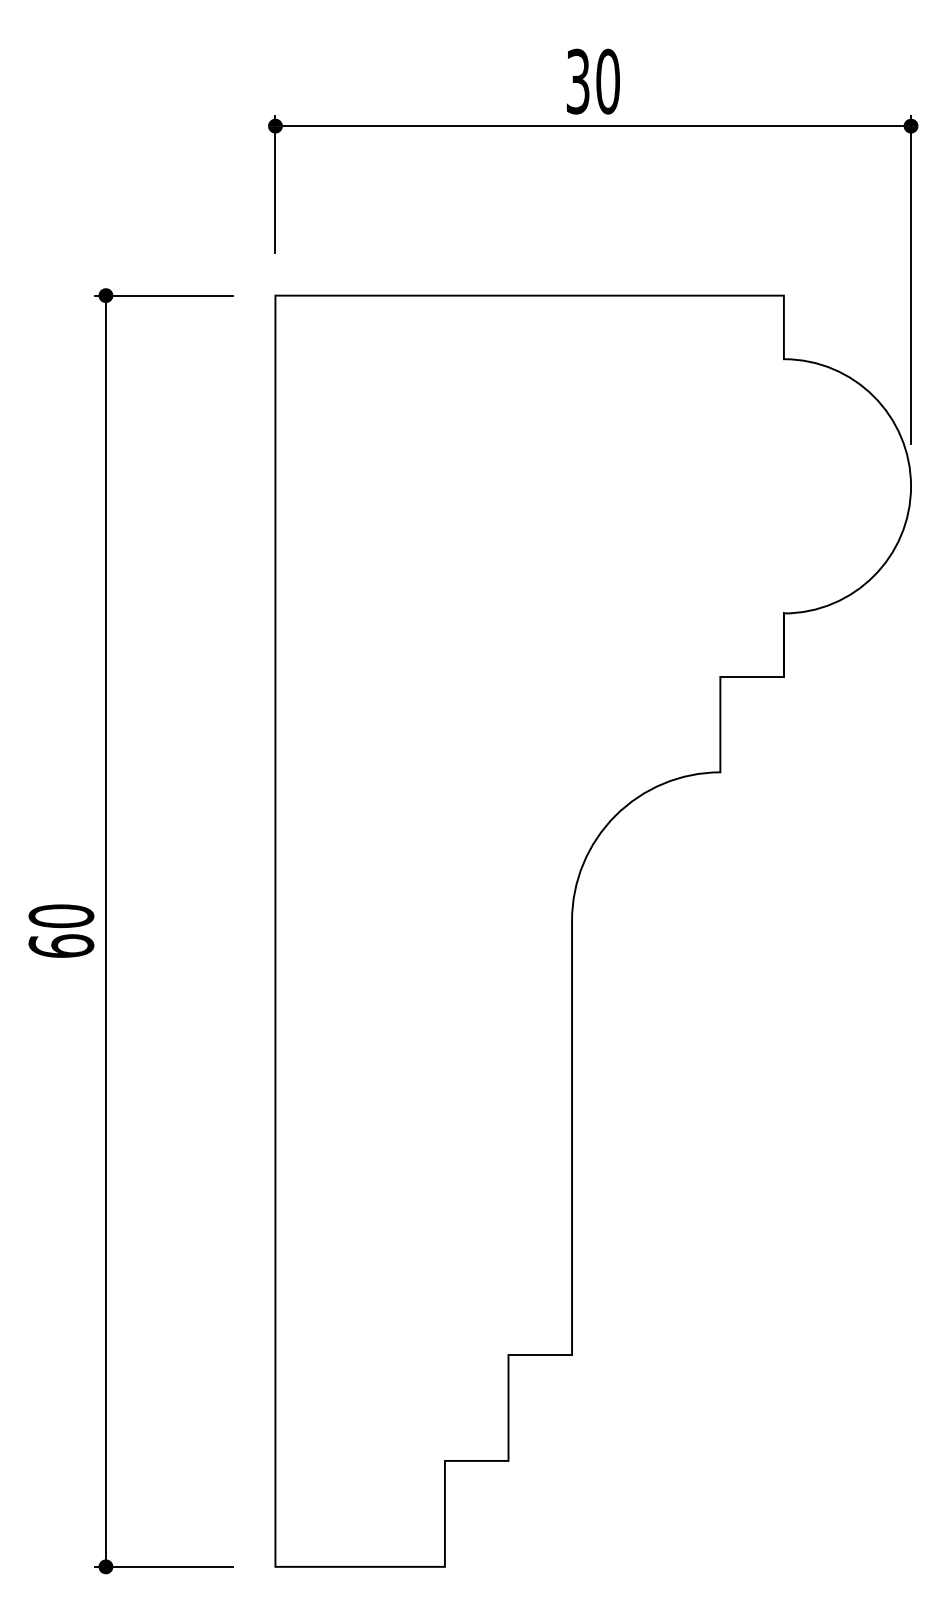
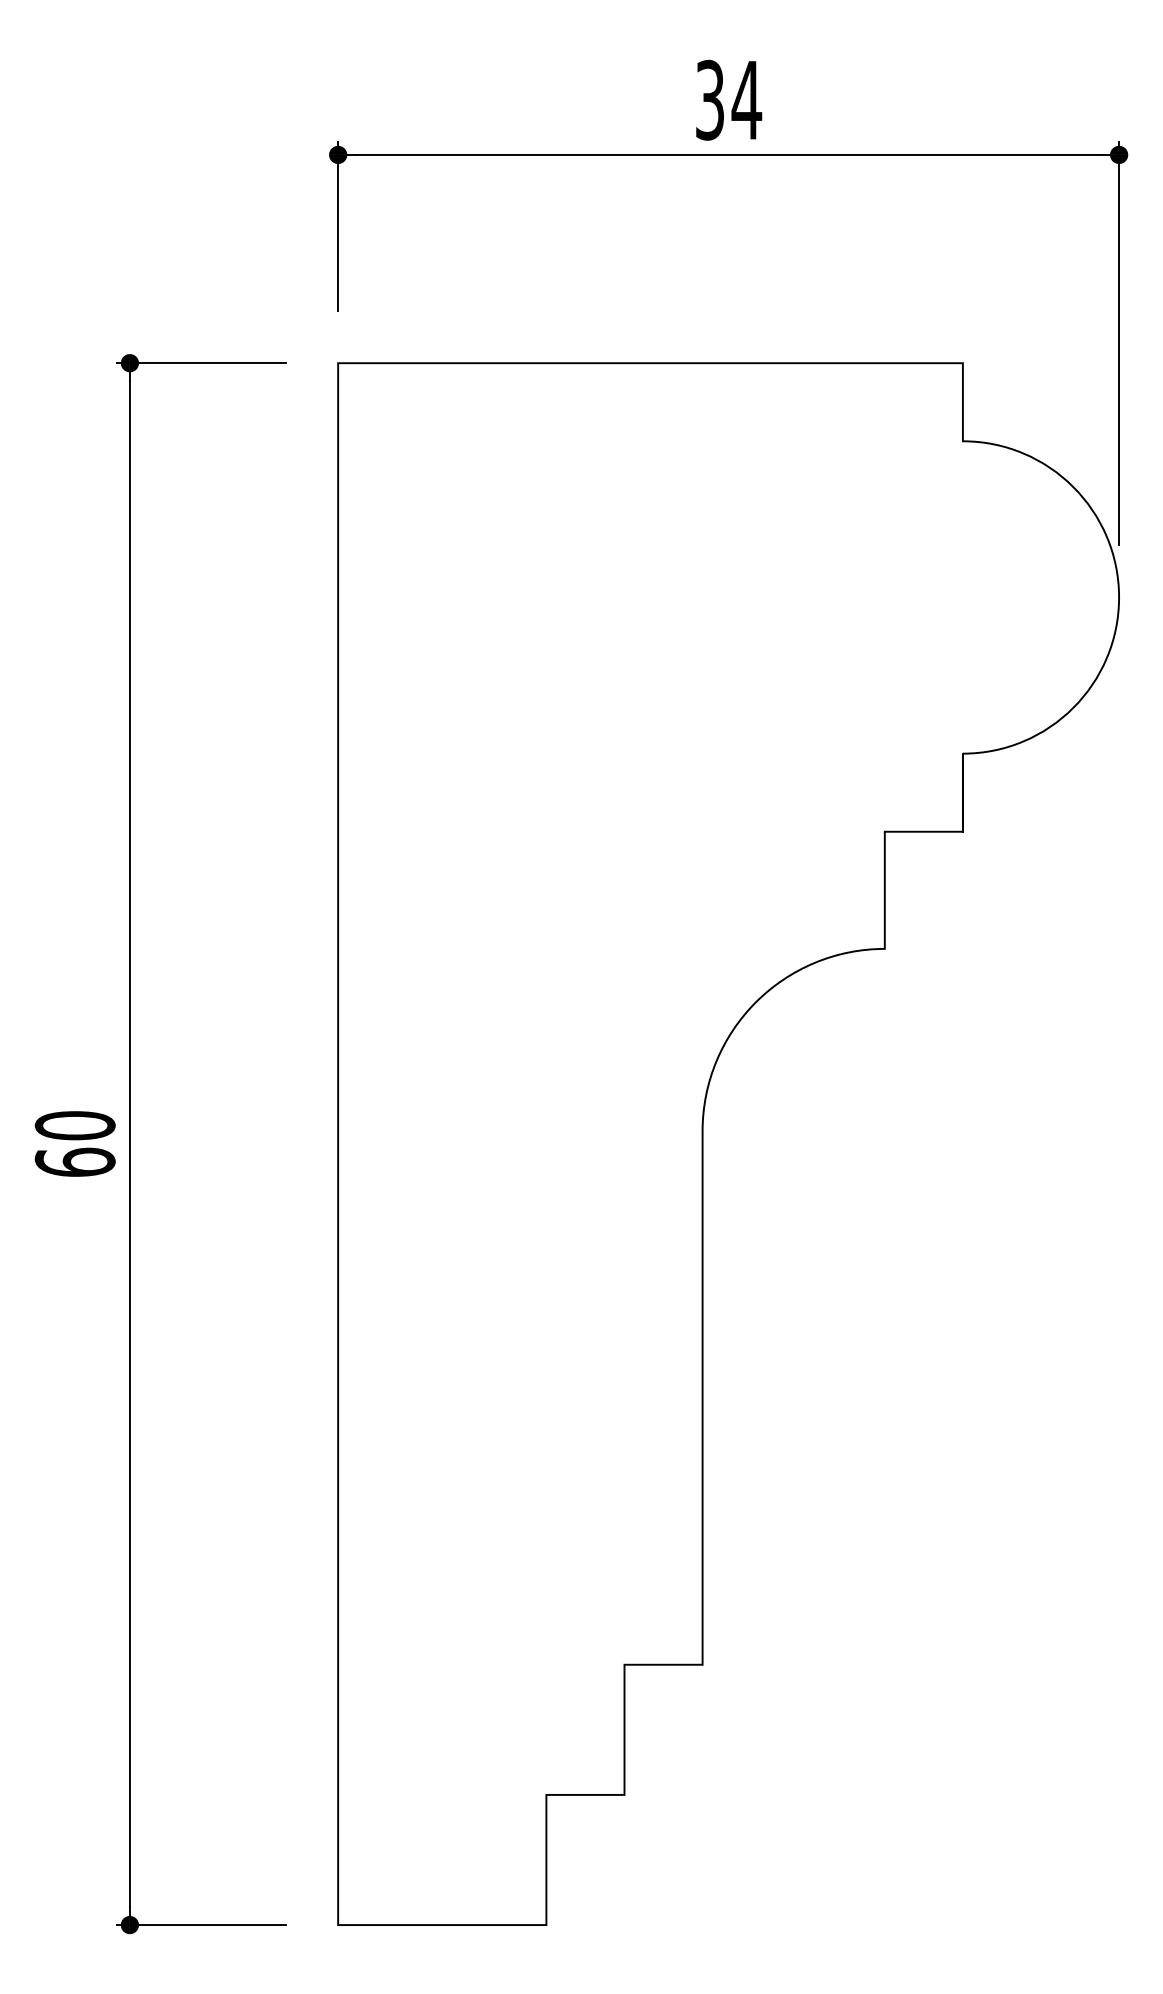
text: (607, 81) -> (746, 99), 30 -> 34

